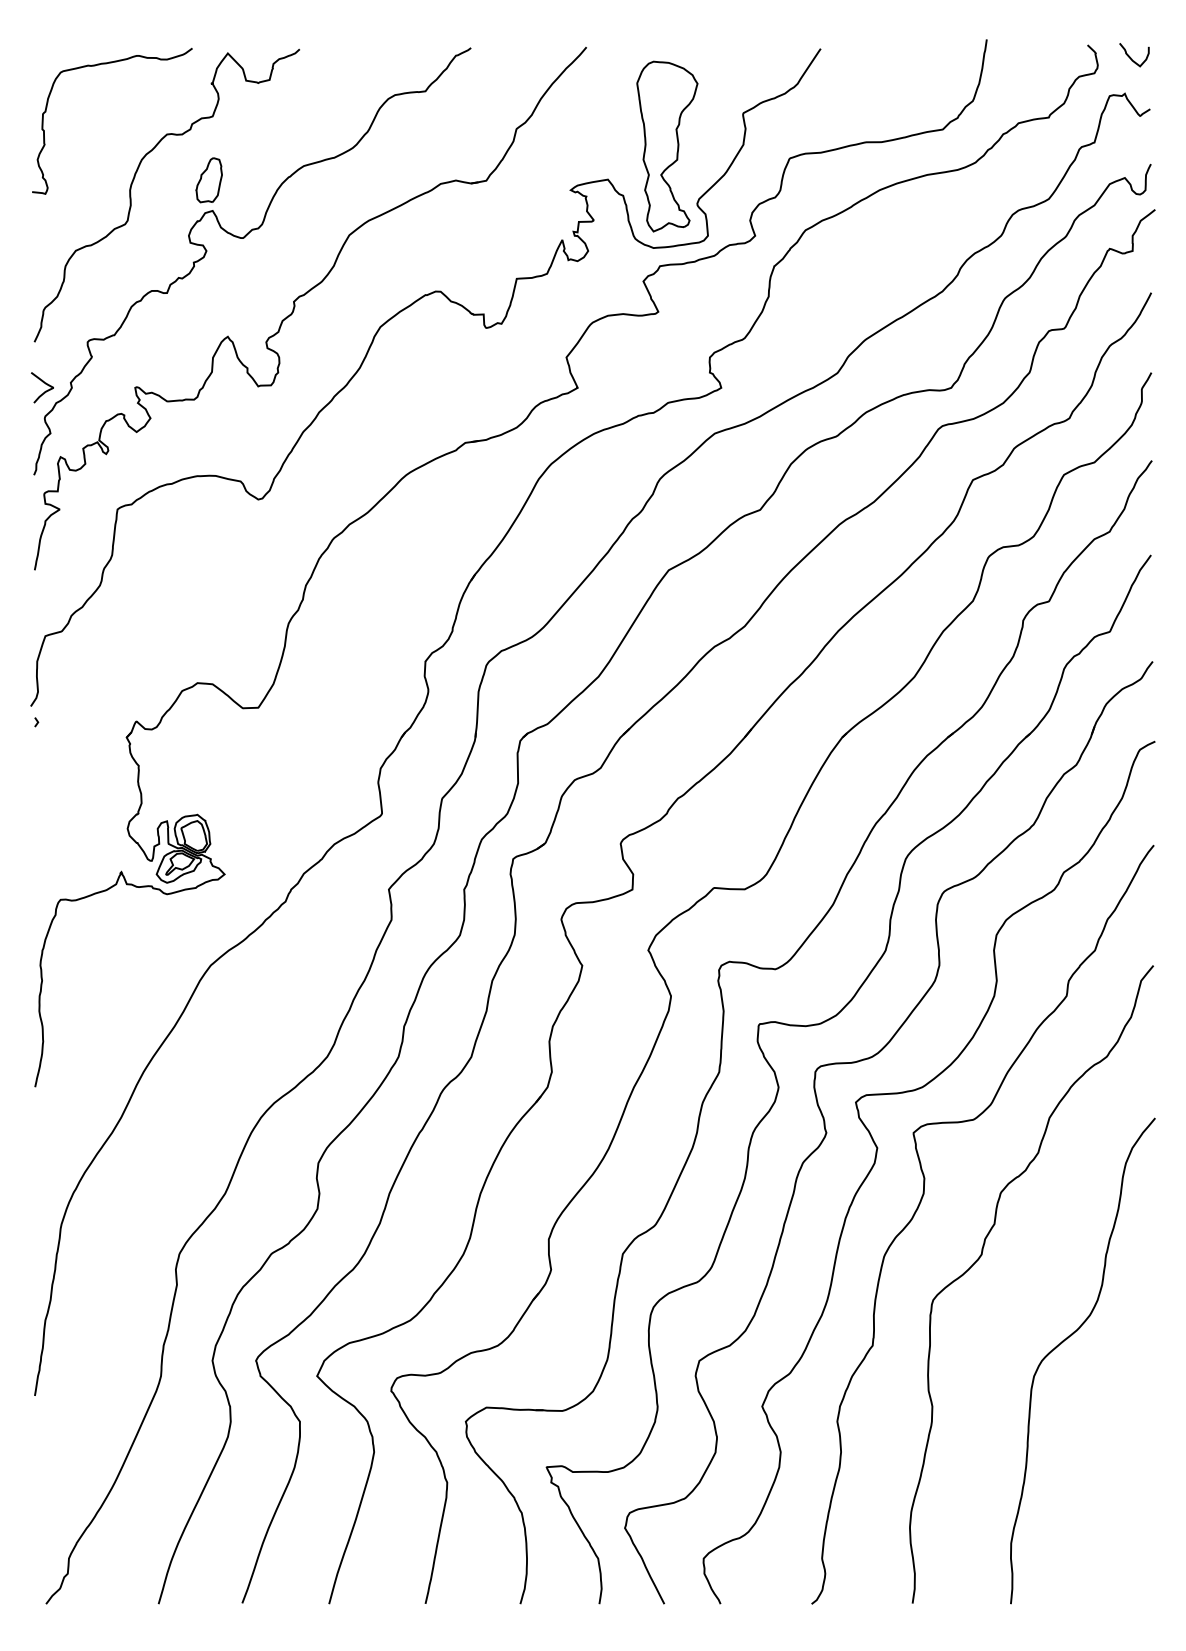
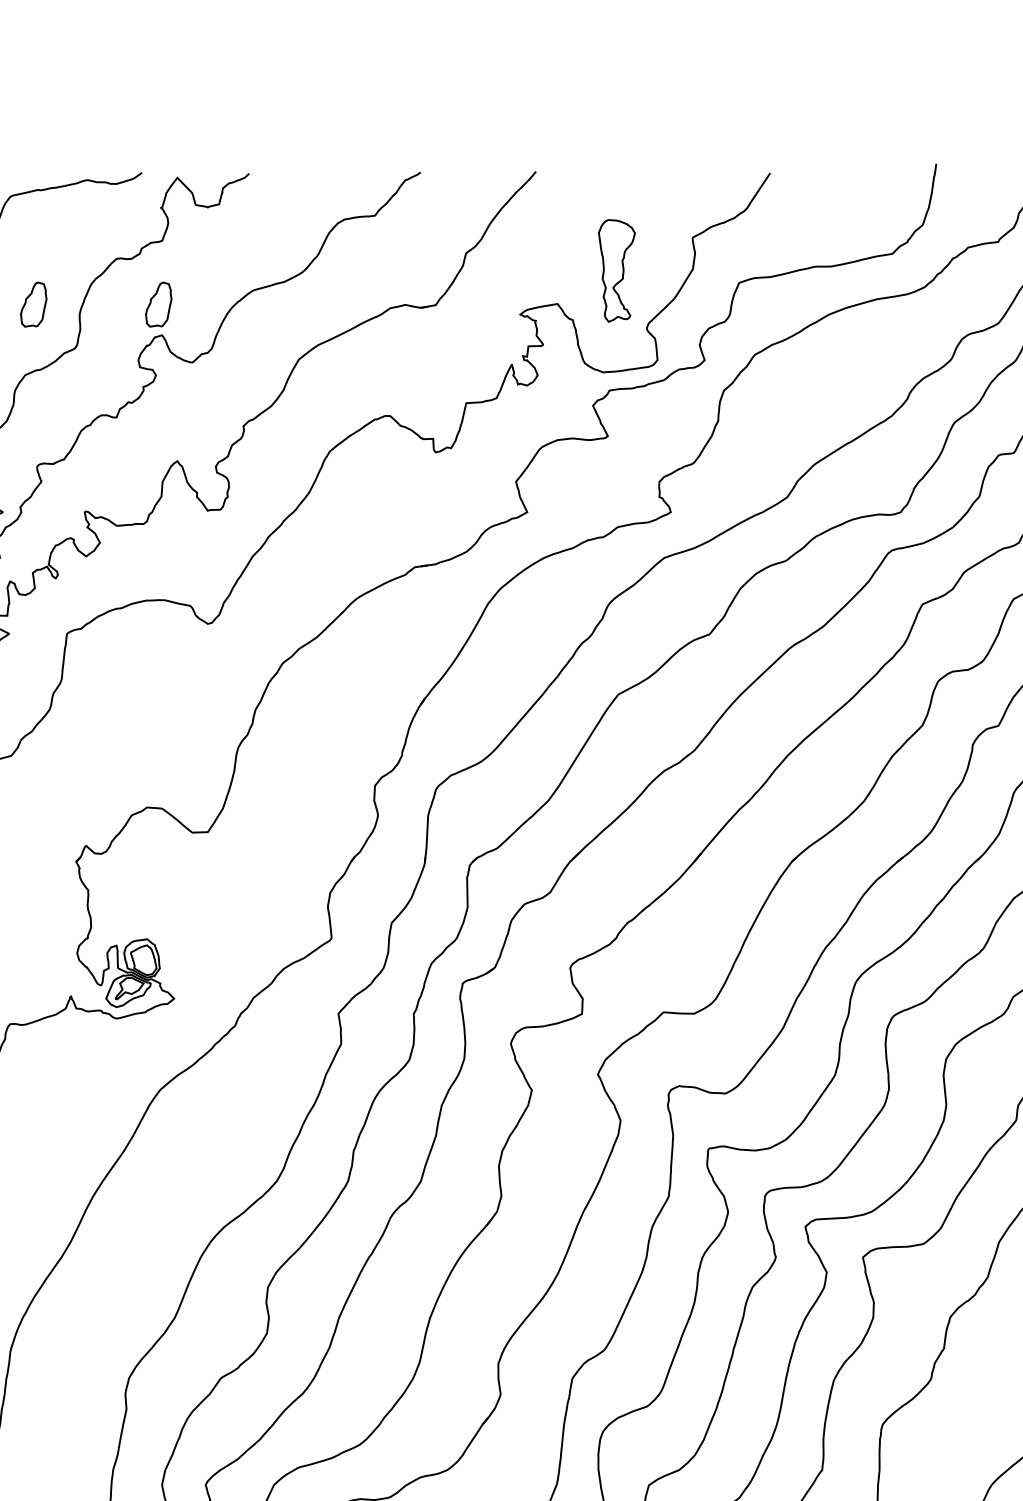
part: (667, 146) -> (617, 270), size x0.6
part: (83, 180) -> (33, 304), added

